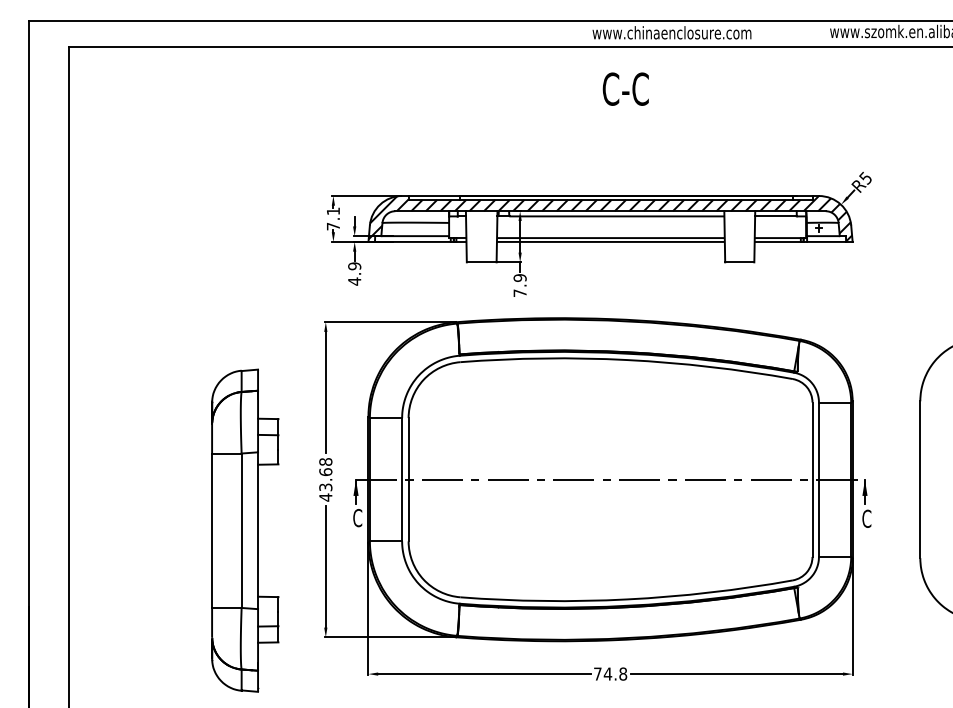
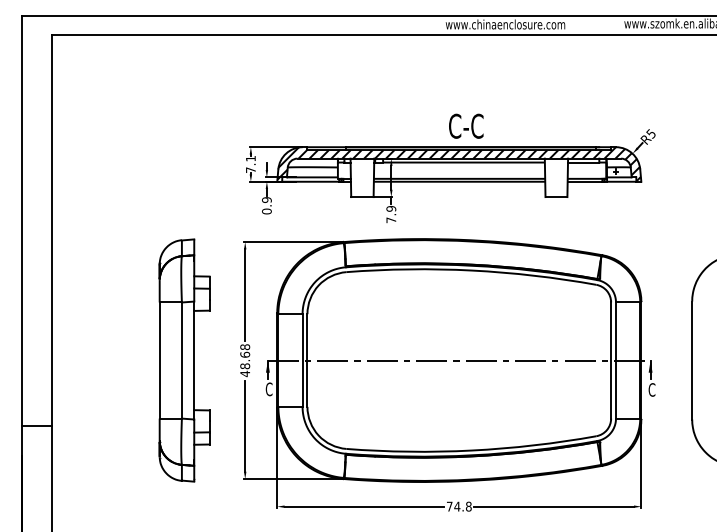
text: (625, 88) -> (466, 125), moved
text: (354, 281) -> (266, 211), 4.9 -> 0.9
text: (325, 487) -> (244, 366), 43.68 -> 48.68
part: (245, 530) -> (184, 360), moved
line: (48, 566) -> (36, 425), added

